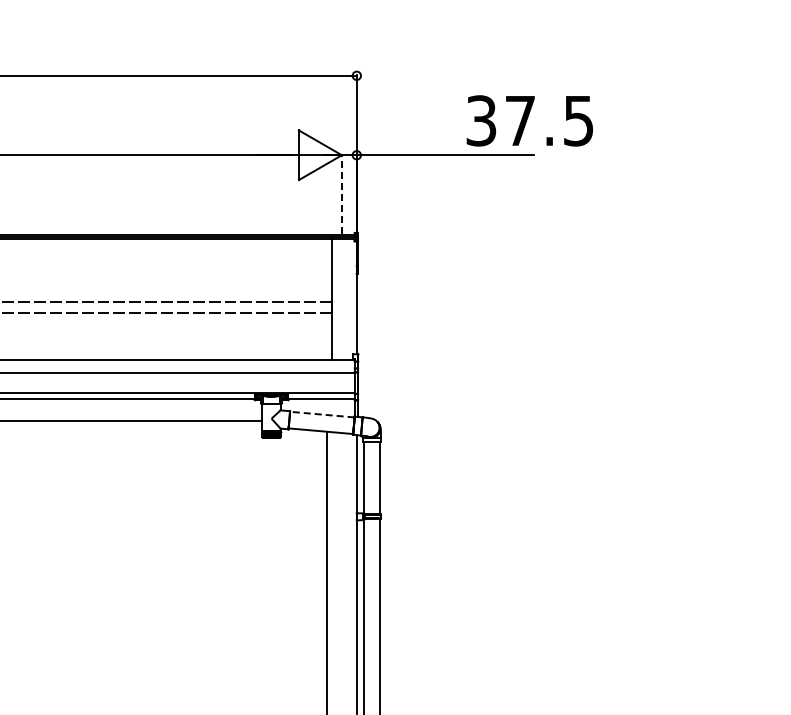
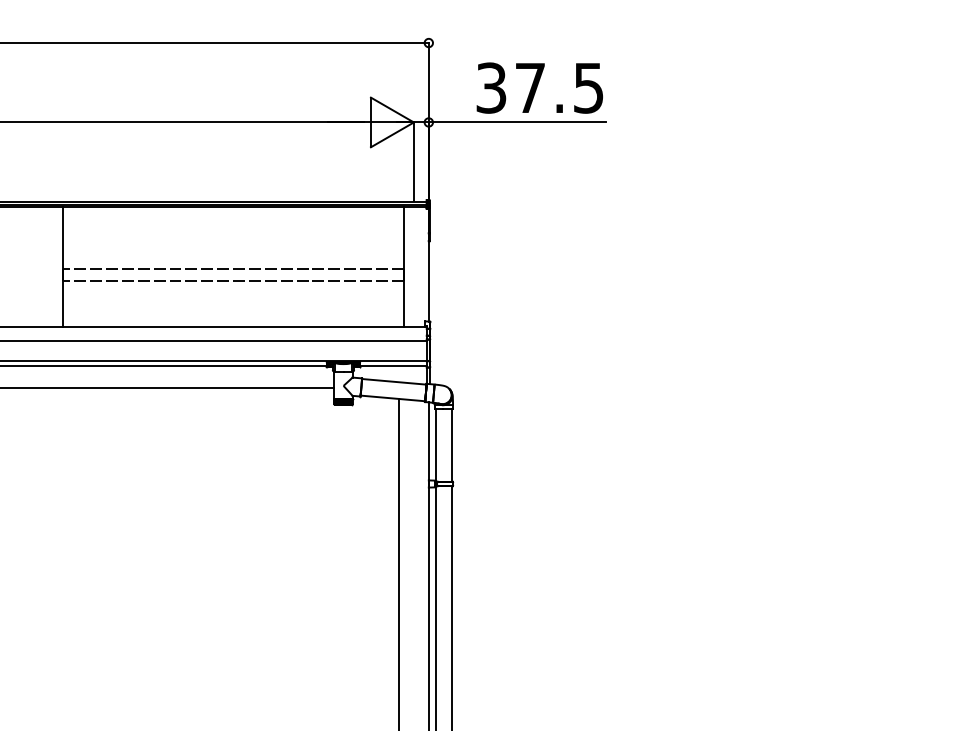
text: (529, 120) -> (539, 87), moved
line: (341, 194) -> (413, 161), dashed -> solid
line: (321, 414) -> (393, 381), dashed -> solid

